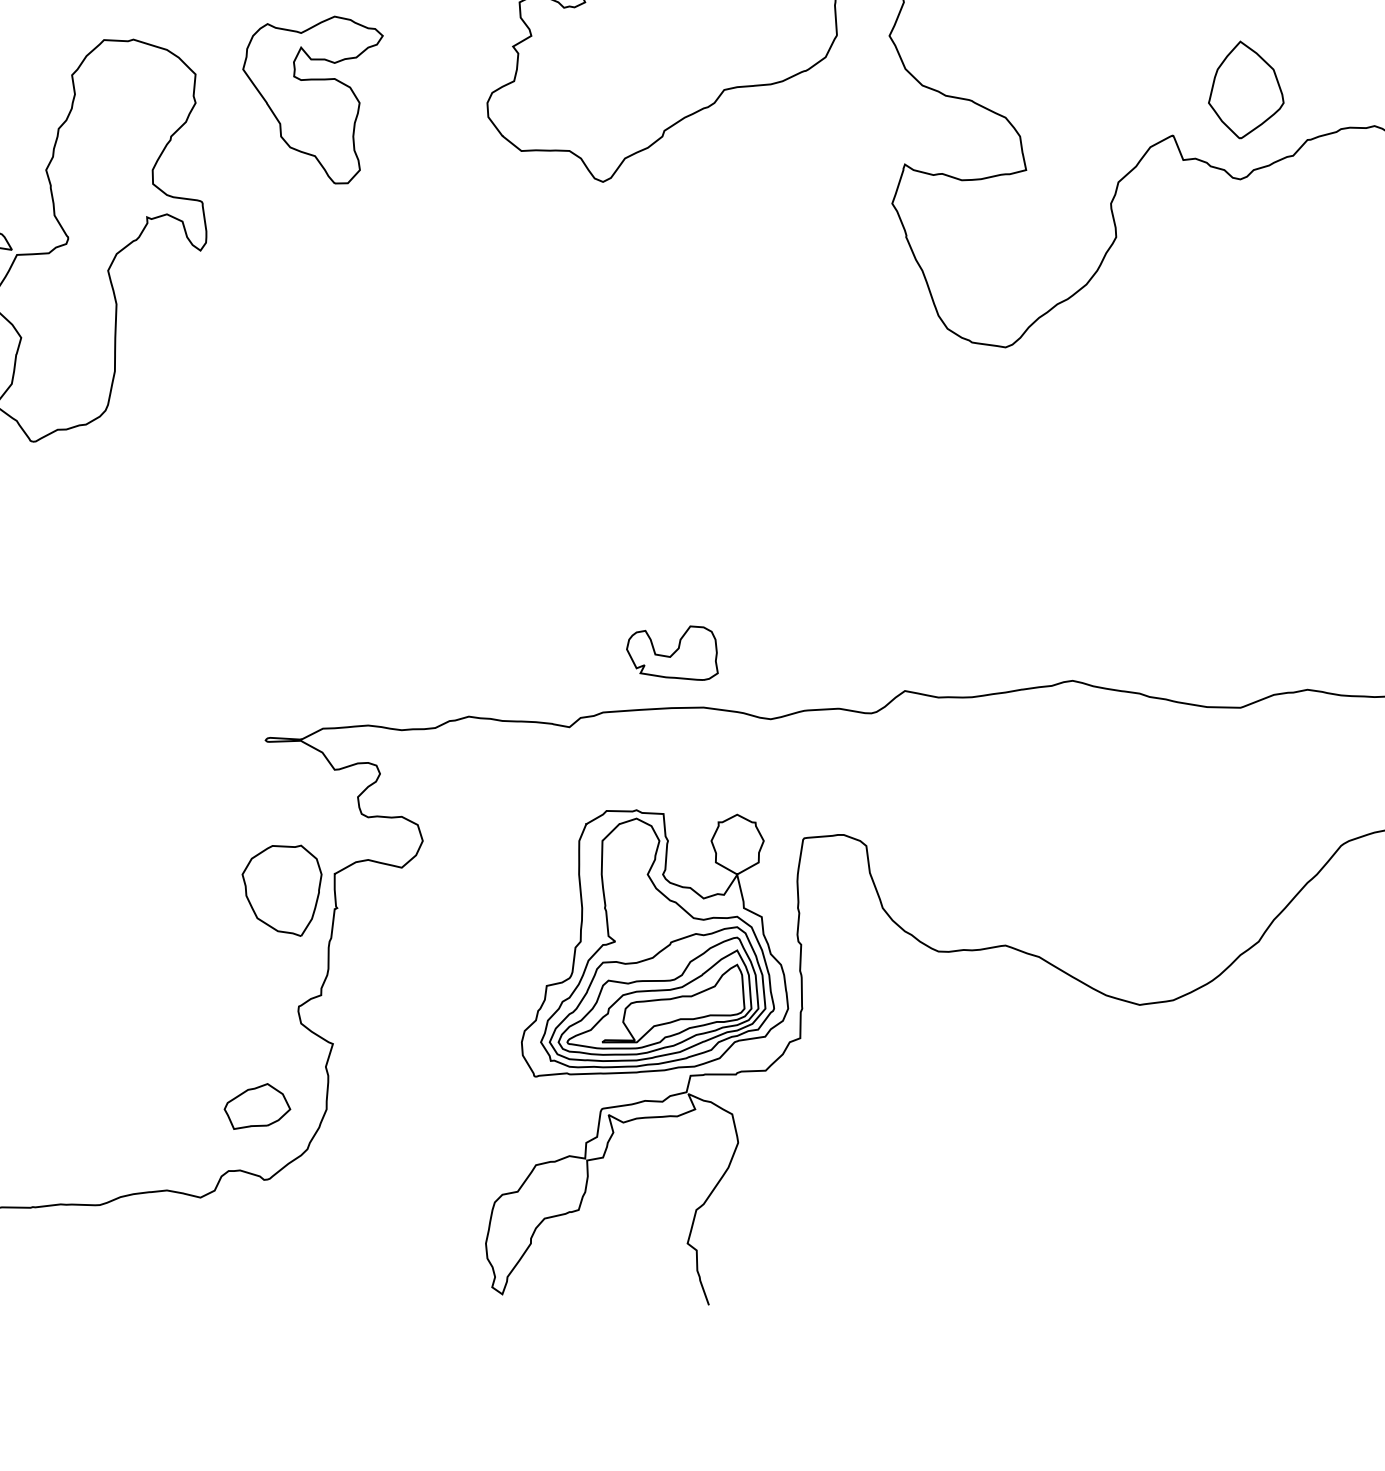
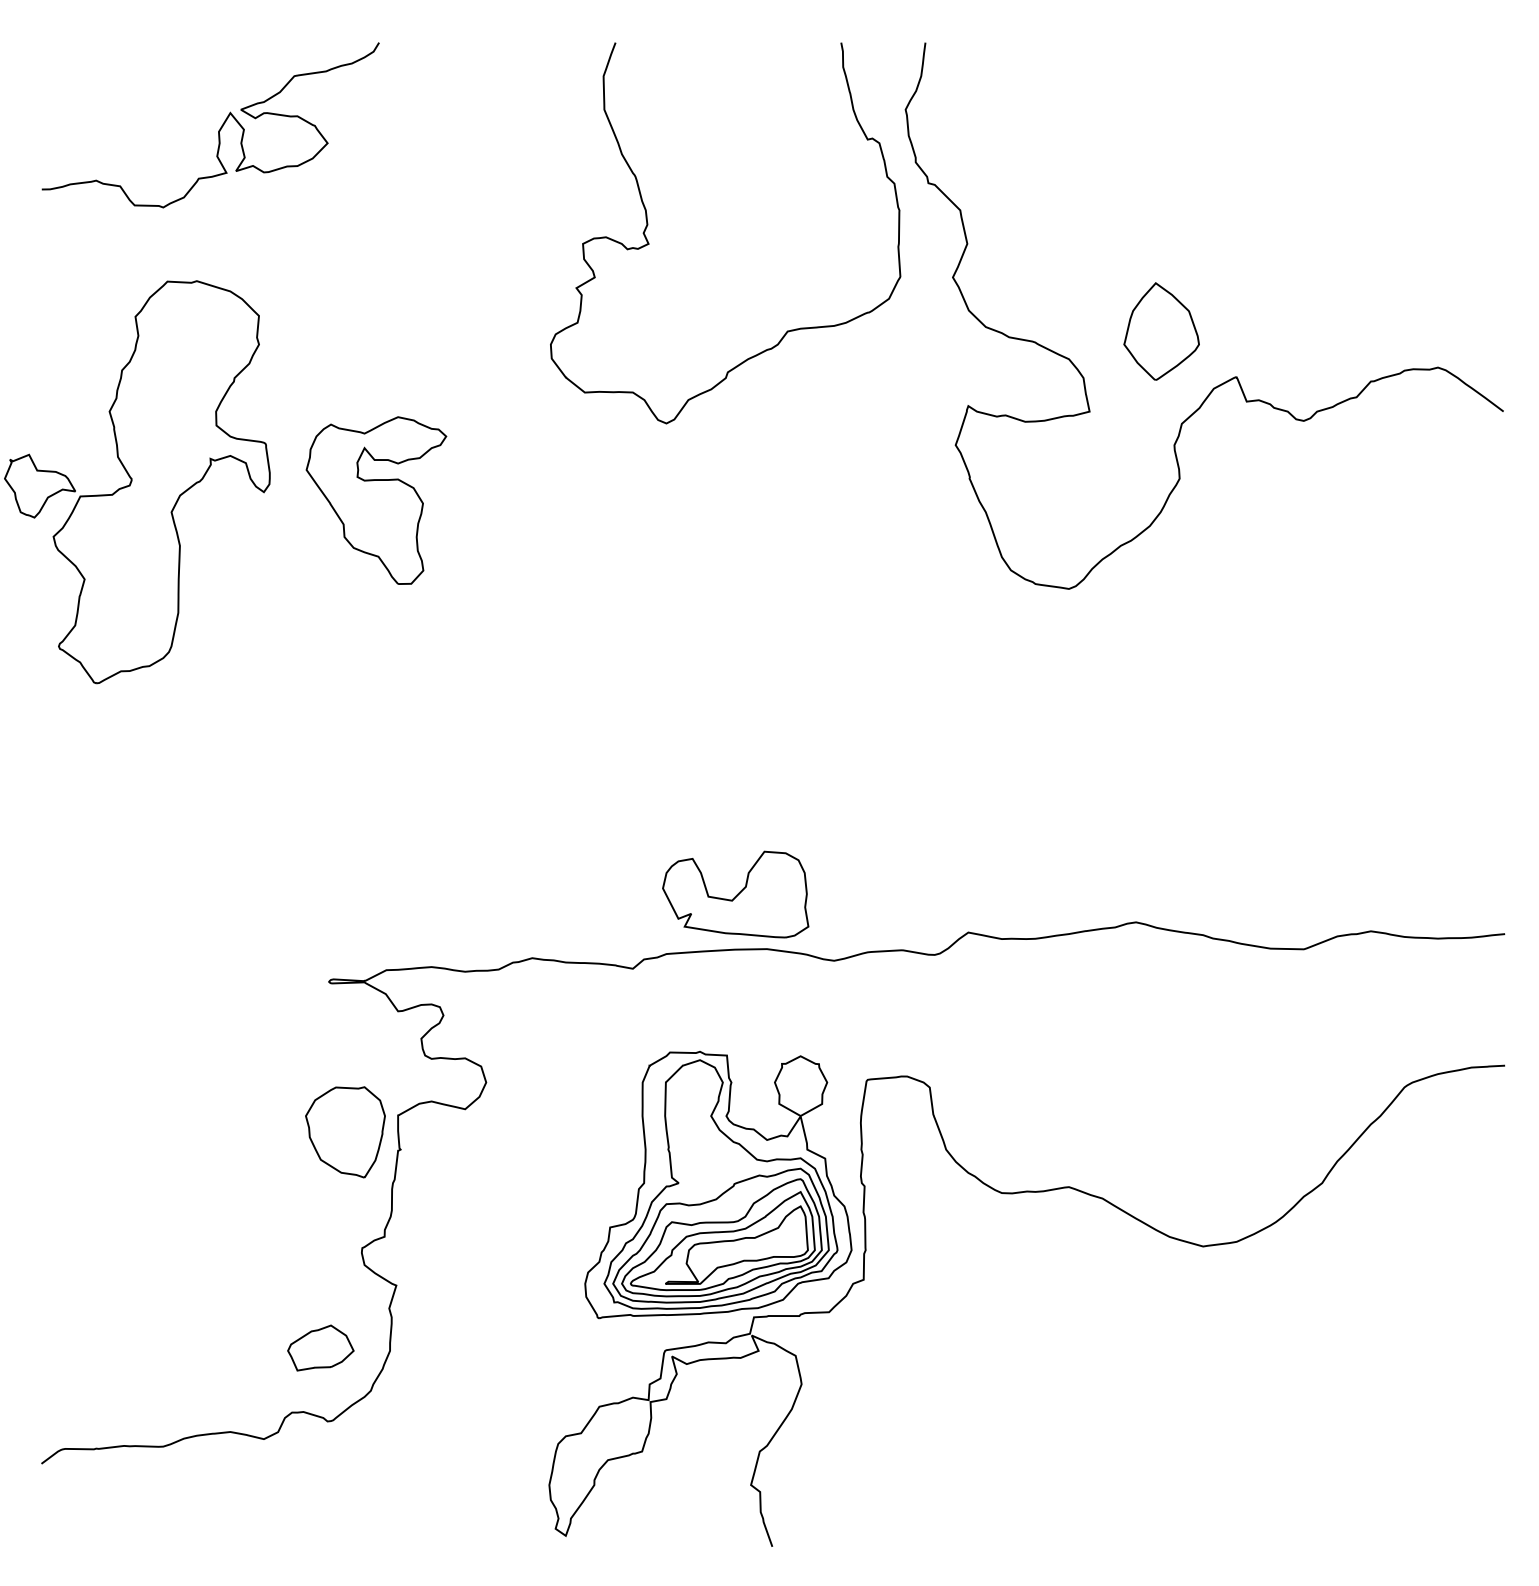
part: (1246, 89) -> (1161, 331), moved
part: (313, 99) -> (376, 500), moved
part: (672, 652) -> (735, 894), size x1.6

